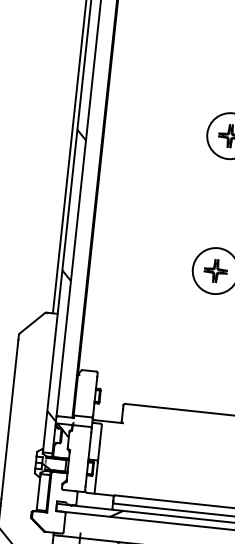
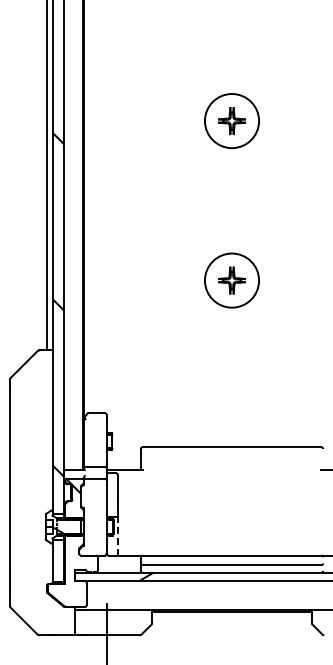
line: (96, 478) -> (118, 537), solid -> dashed

